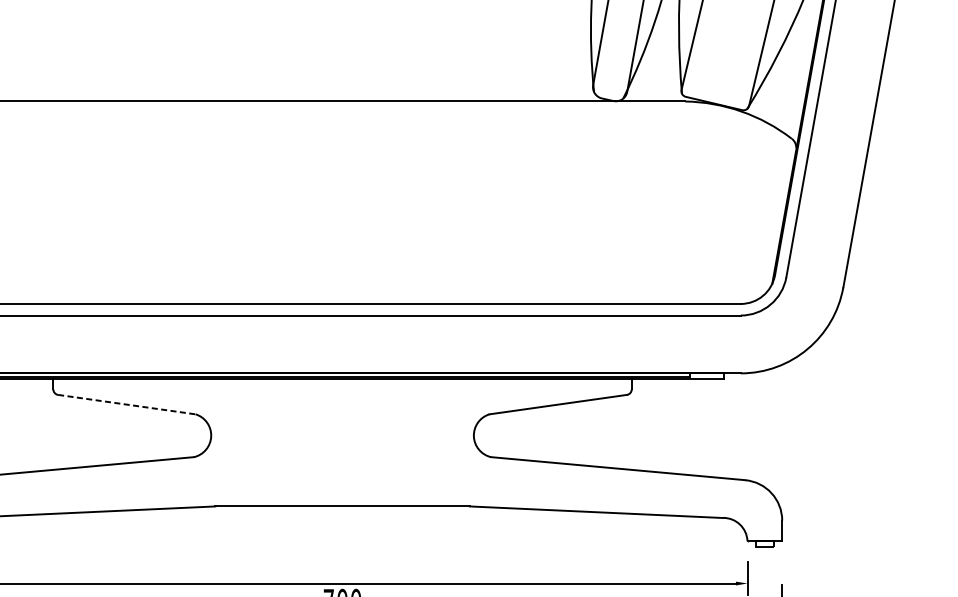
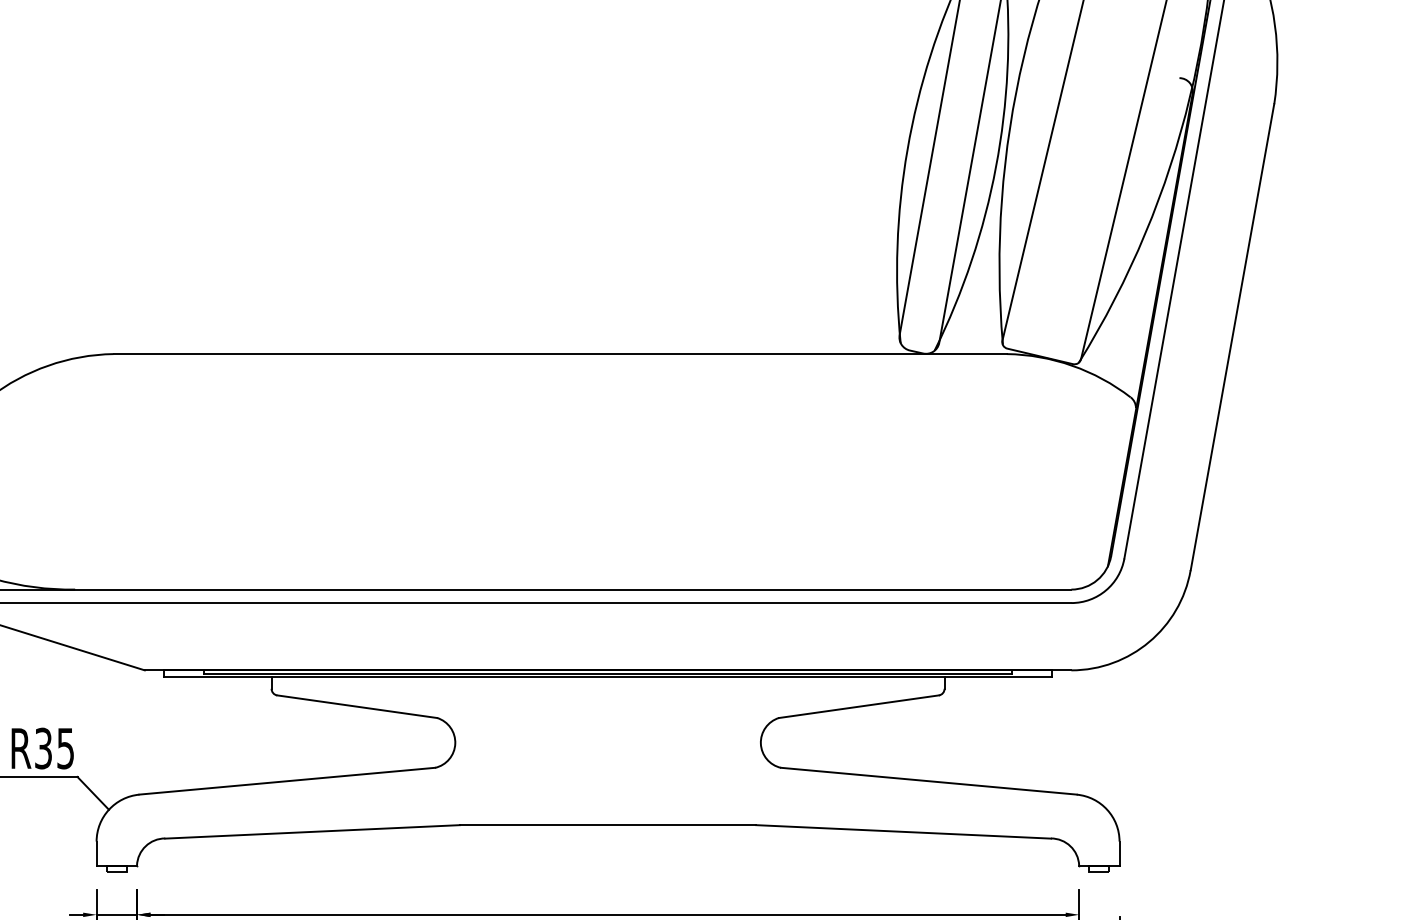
line: (127, 404) -> (357, 706), dashed -> solid

